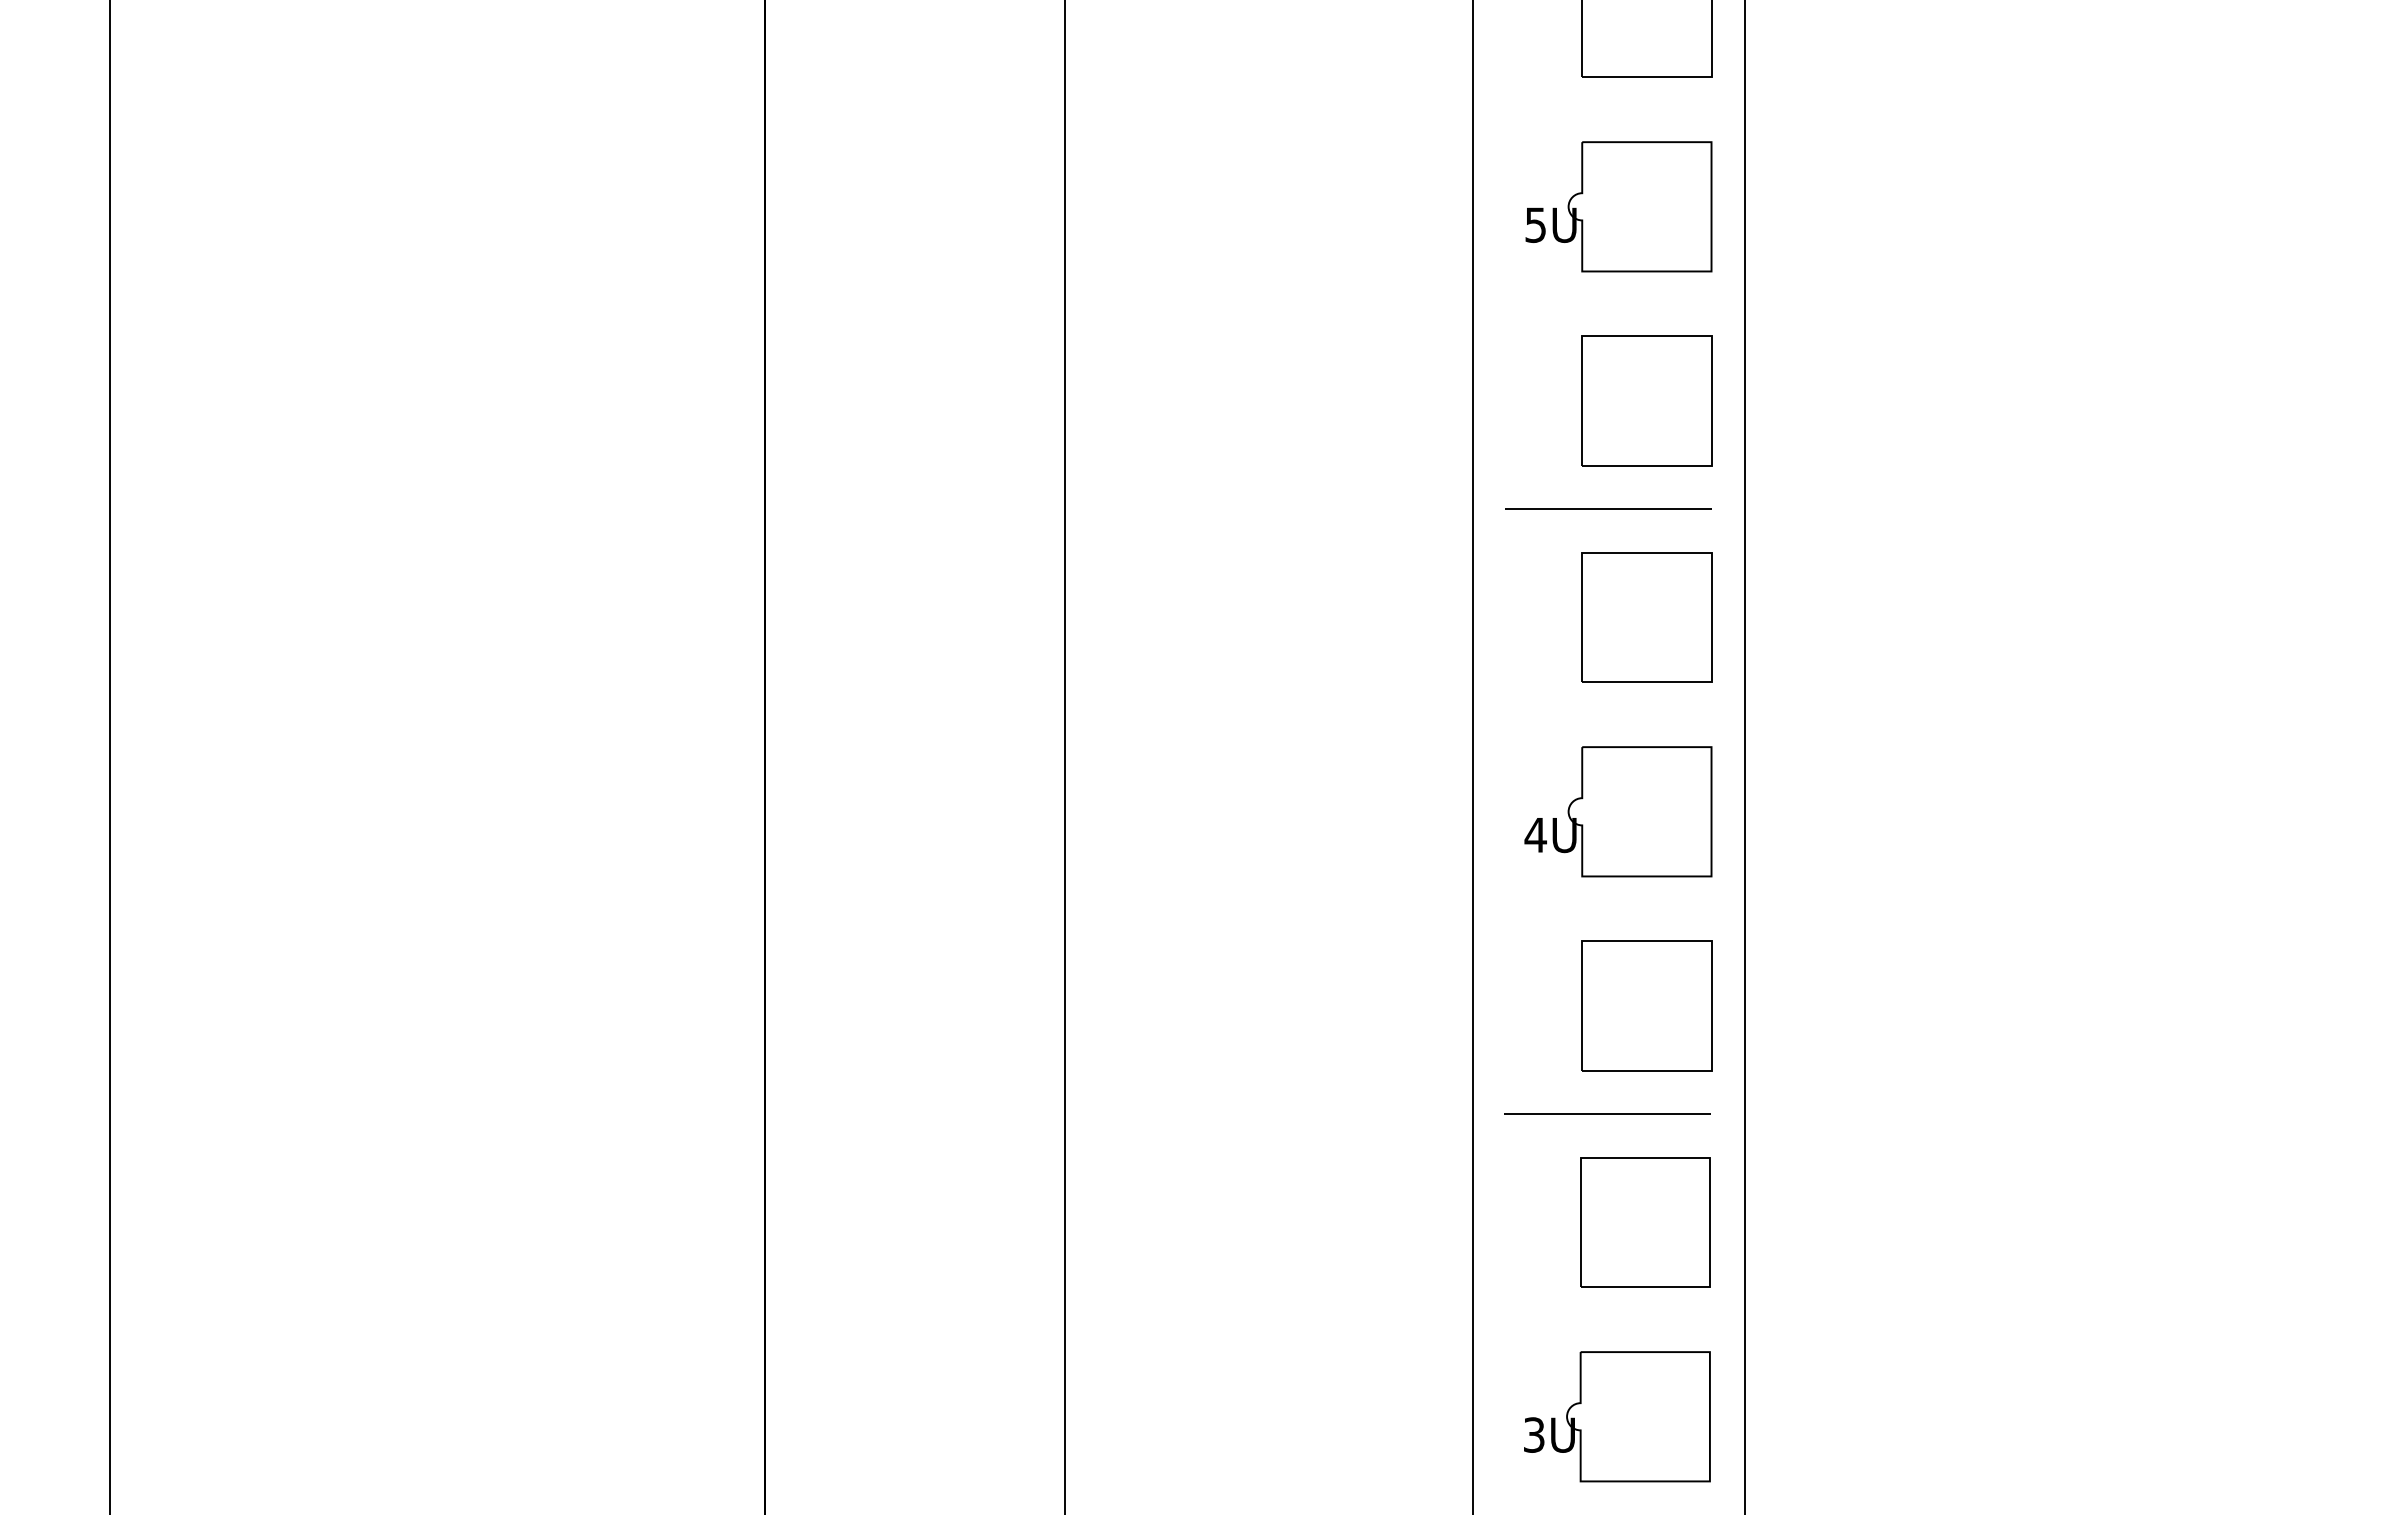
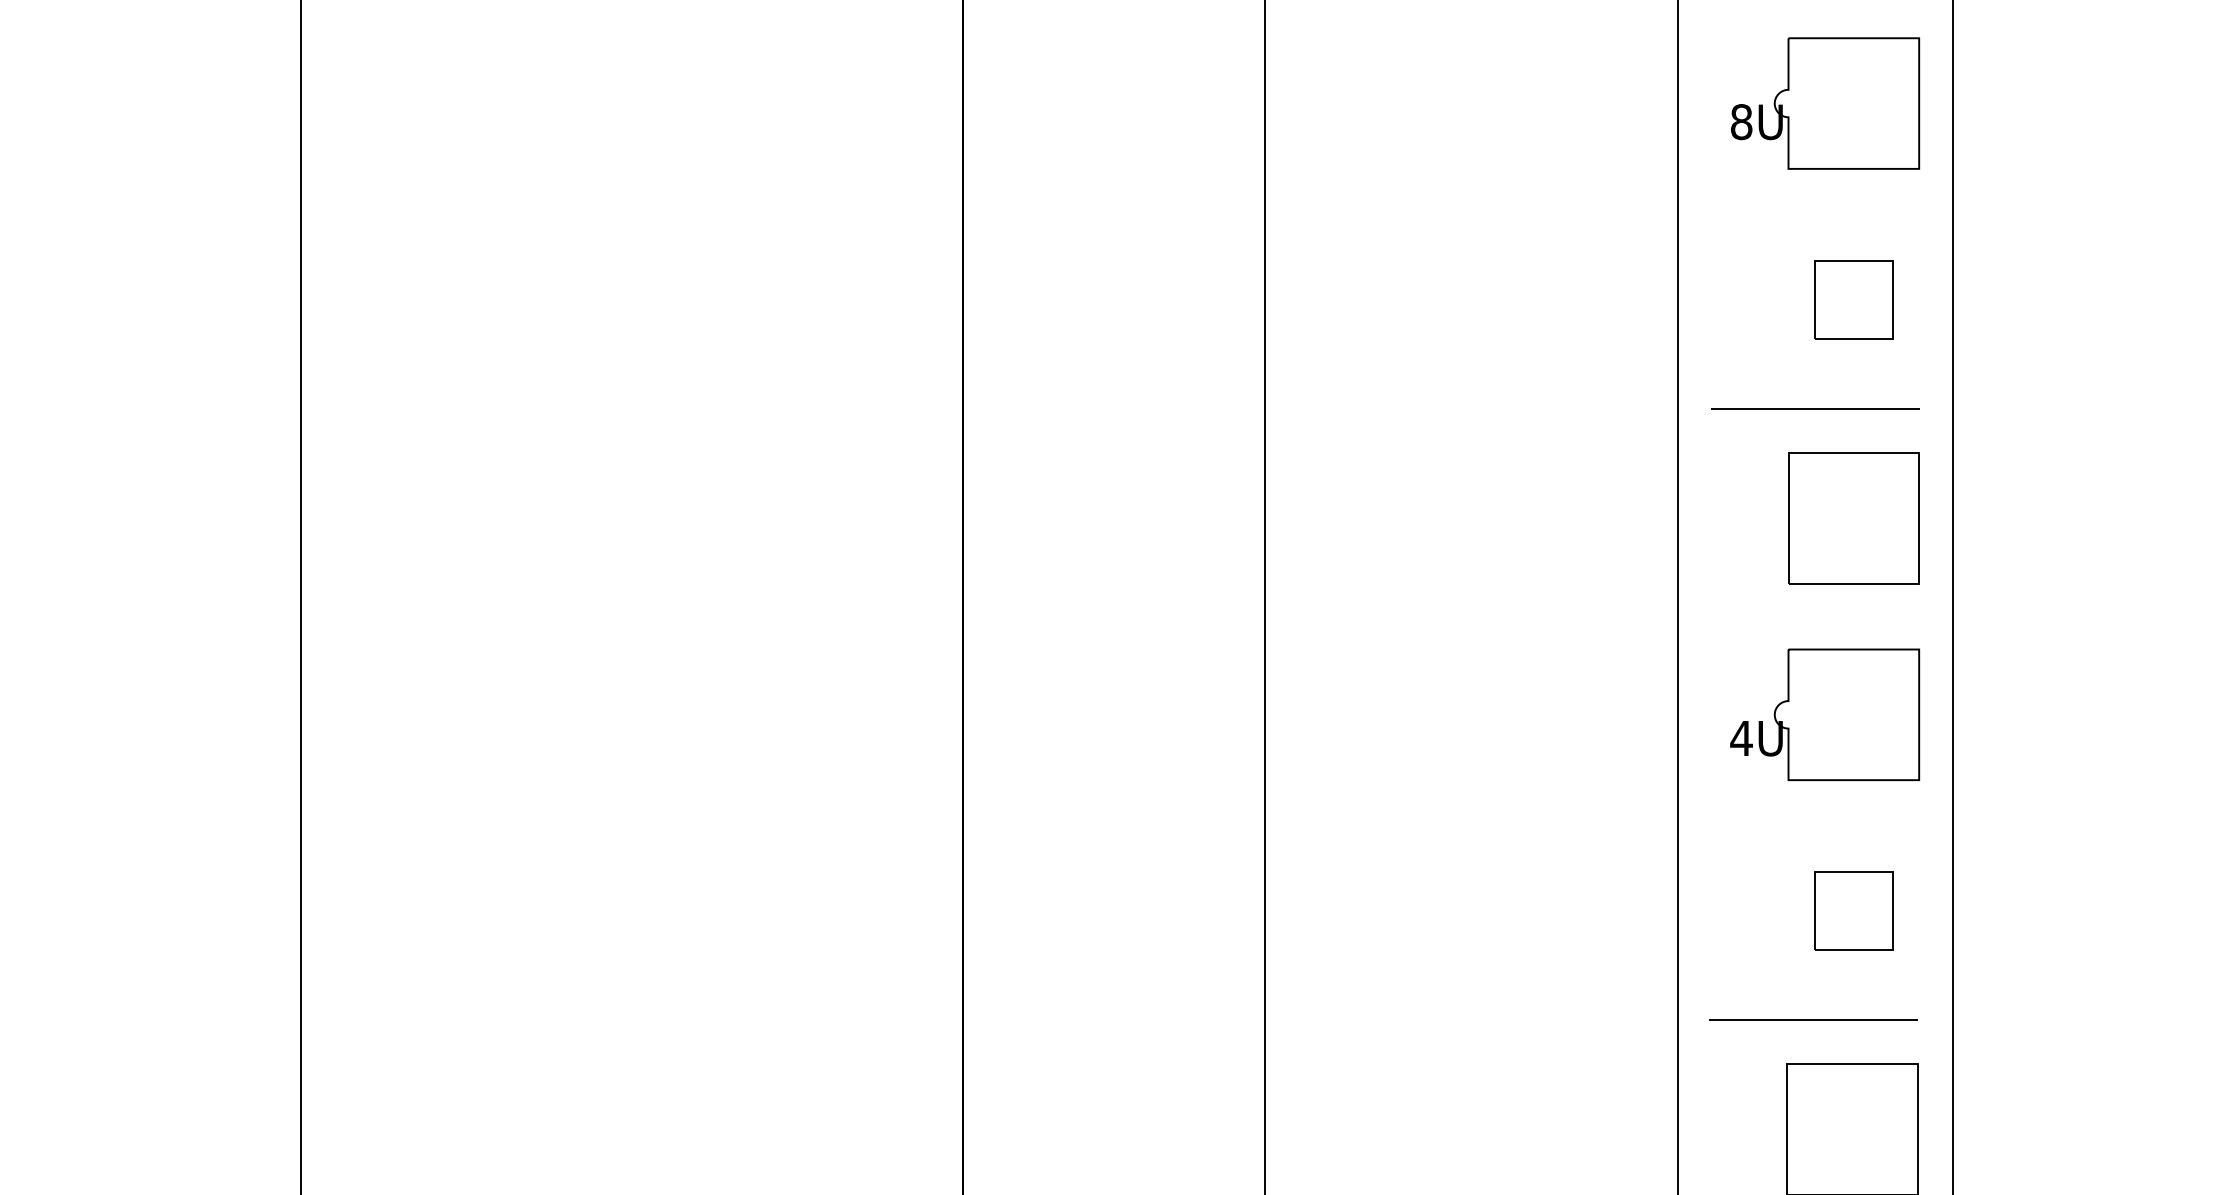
text: (1535, 225) -> (1741, 122), 5 -> 8
part: (1646, 400) -> (1853, 299), size x0.6
part: (1646, 1005) -> (1853, 910), size x0.6

